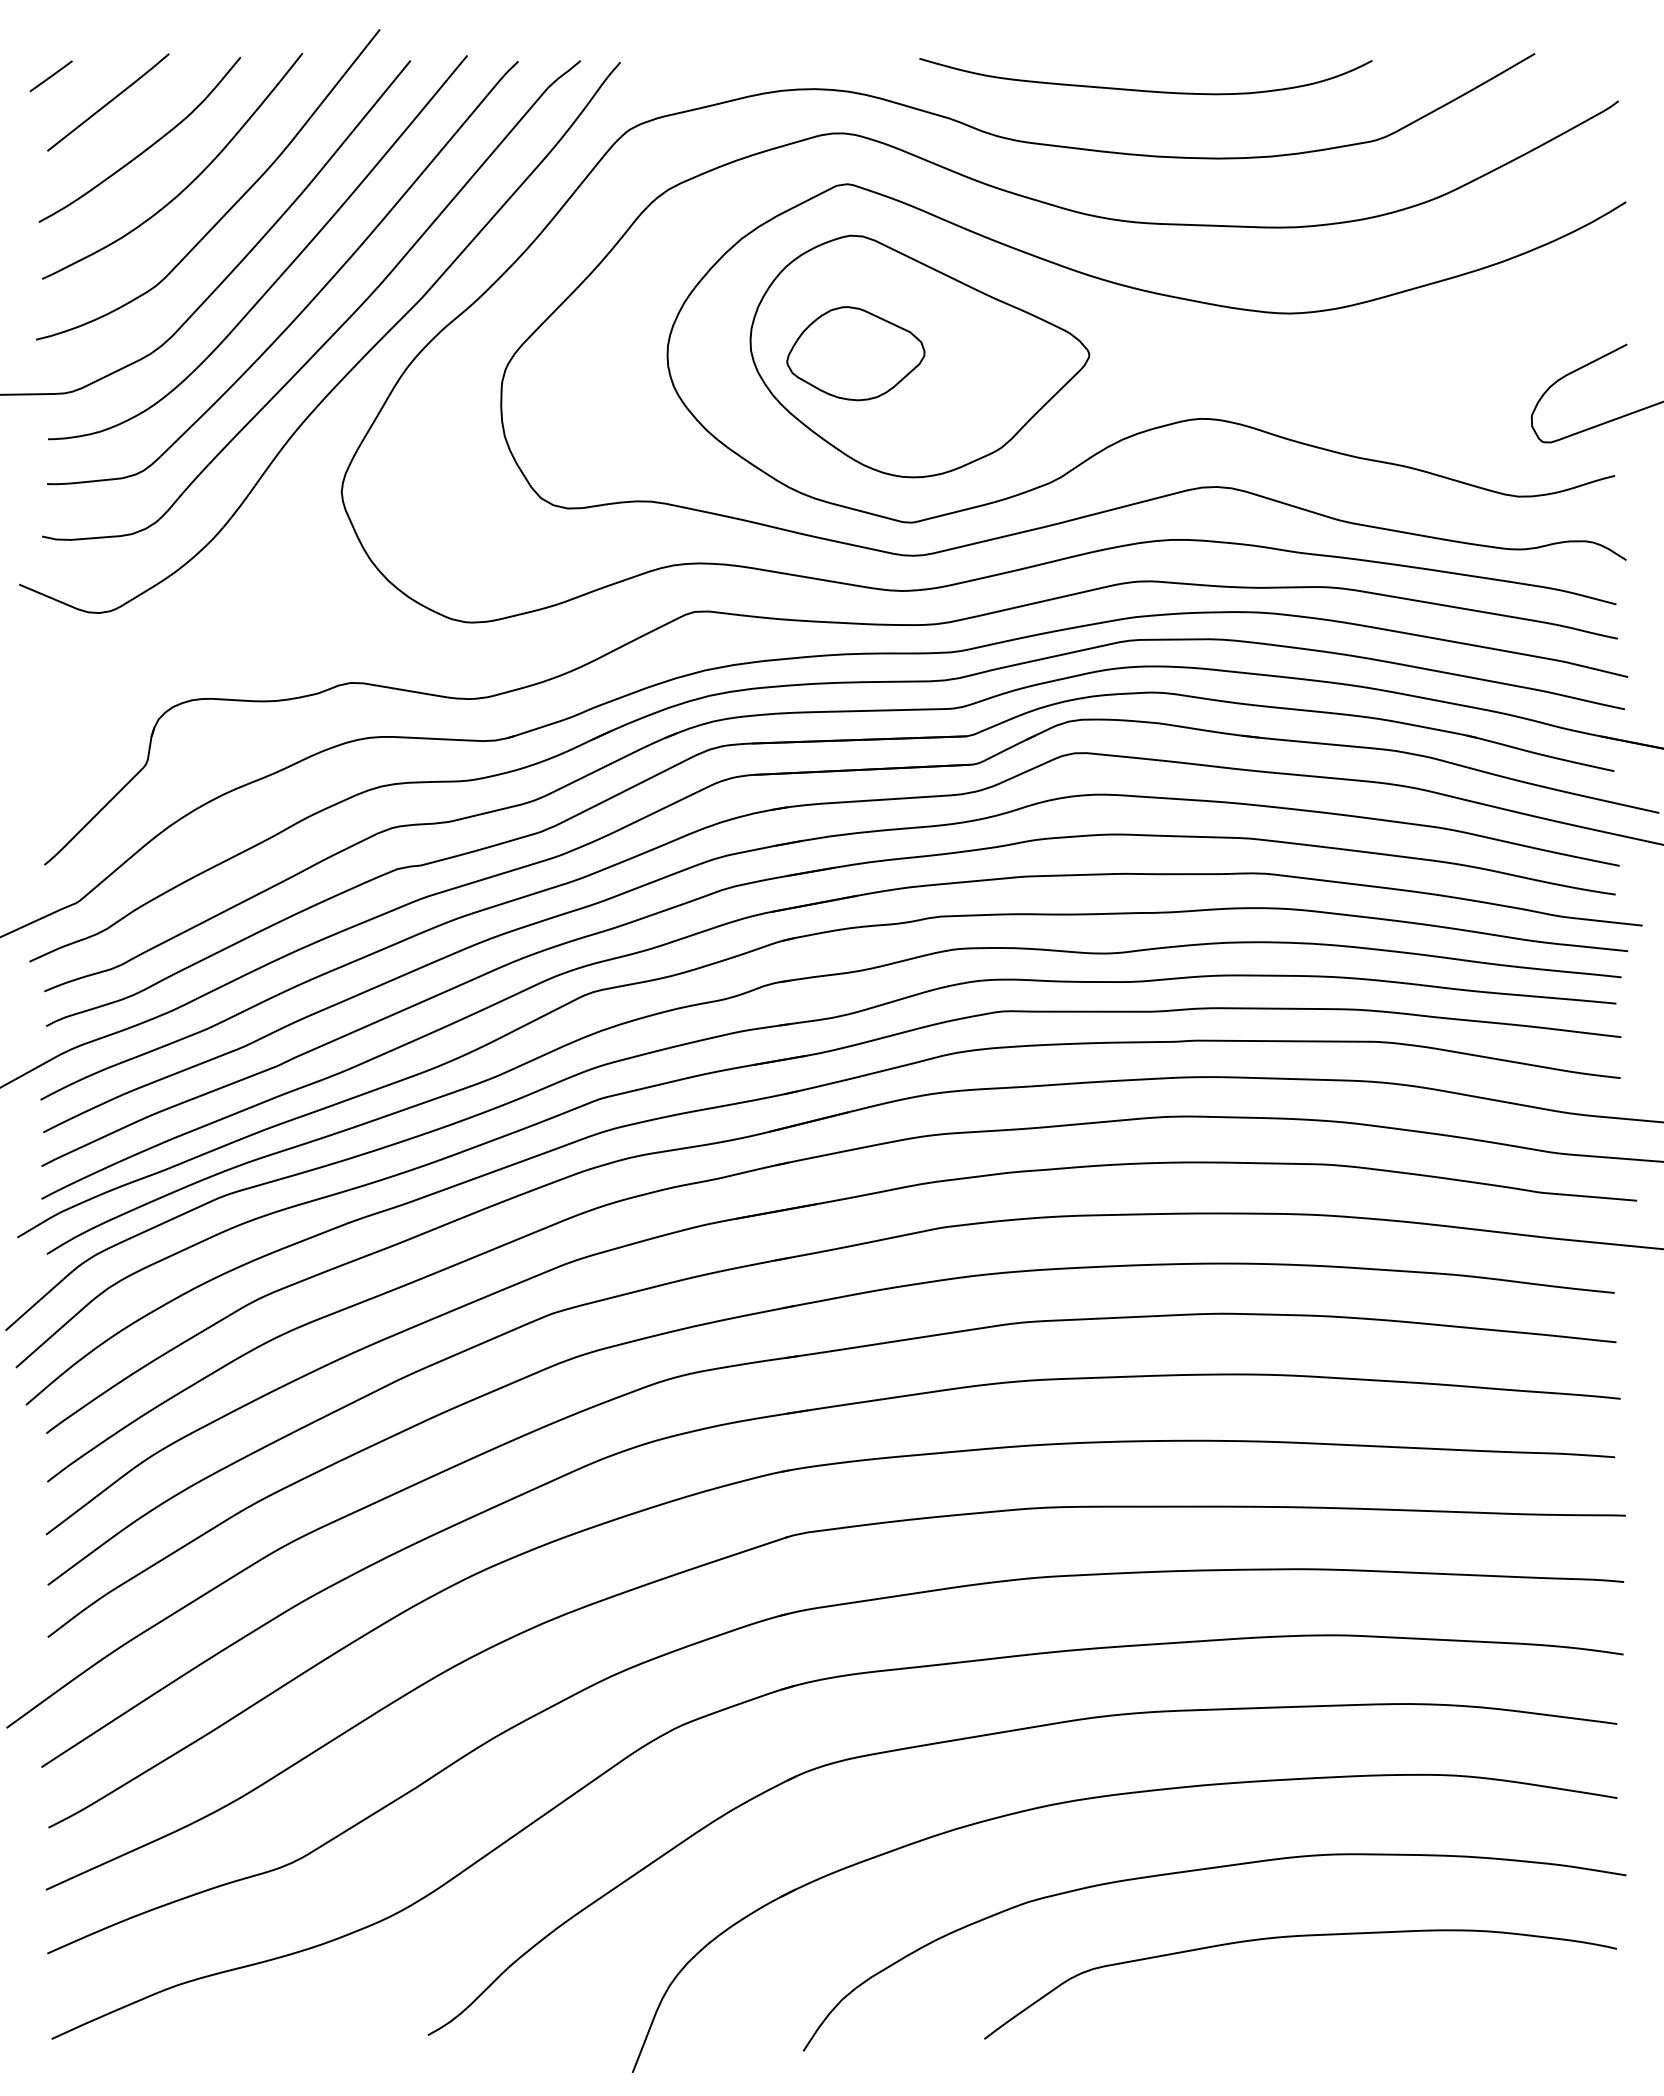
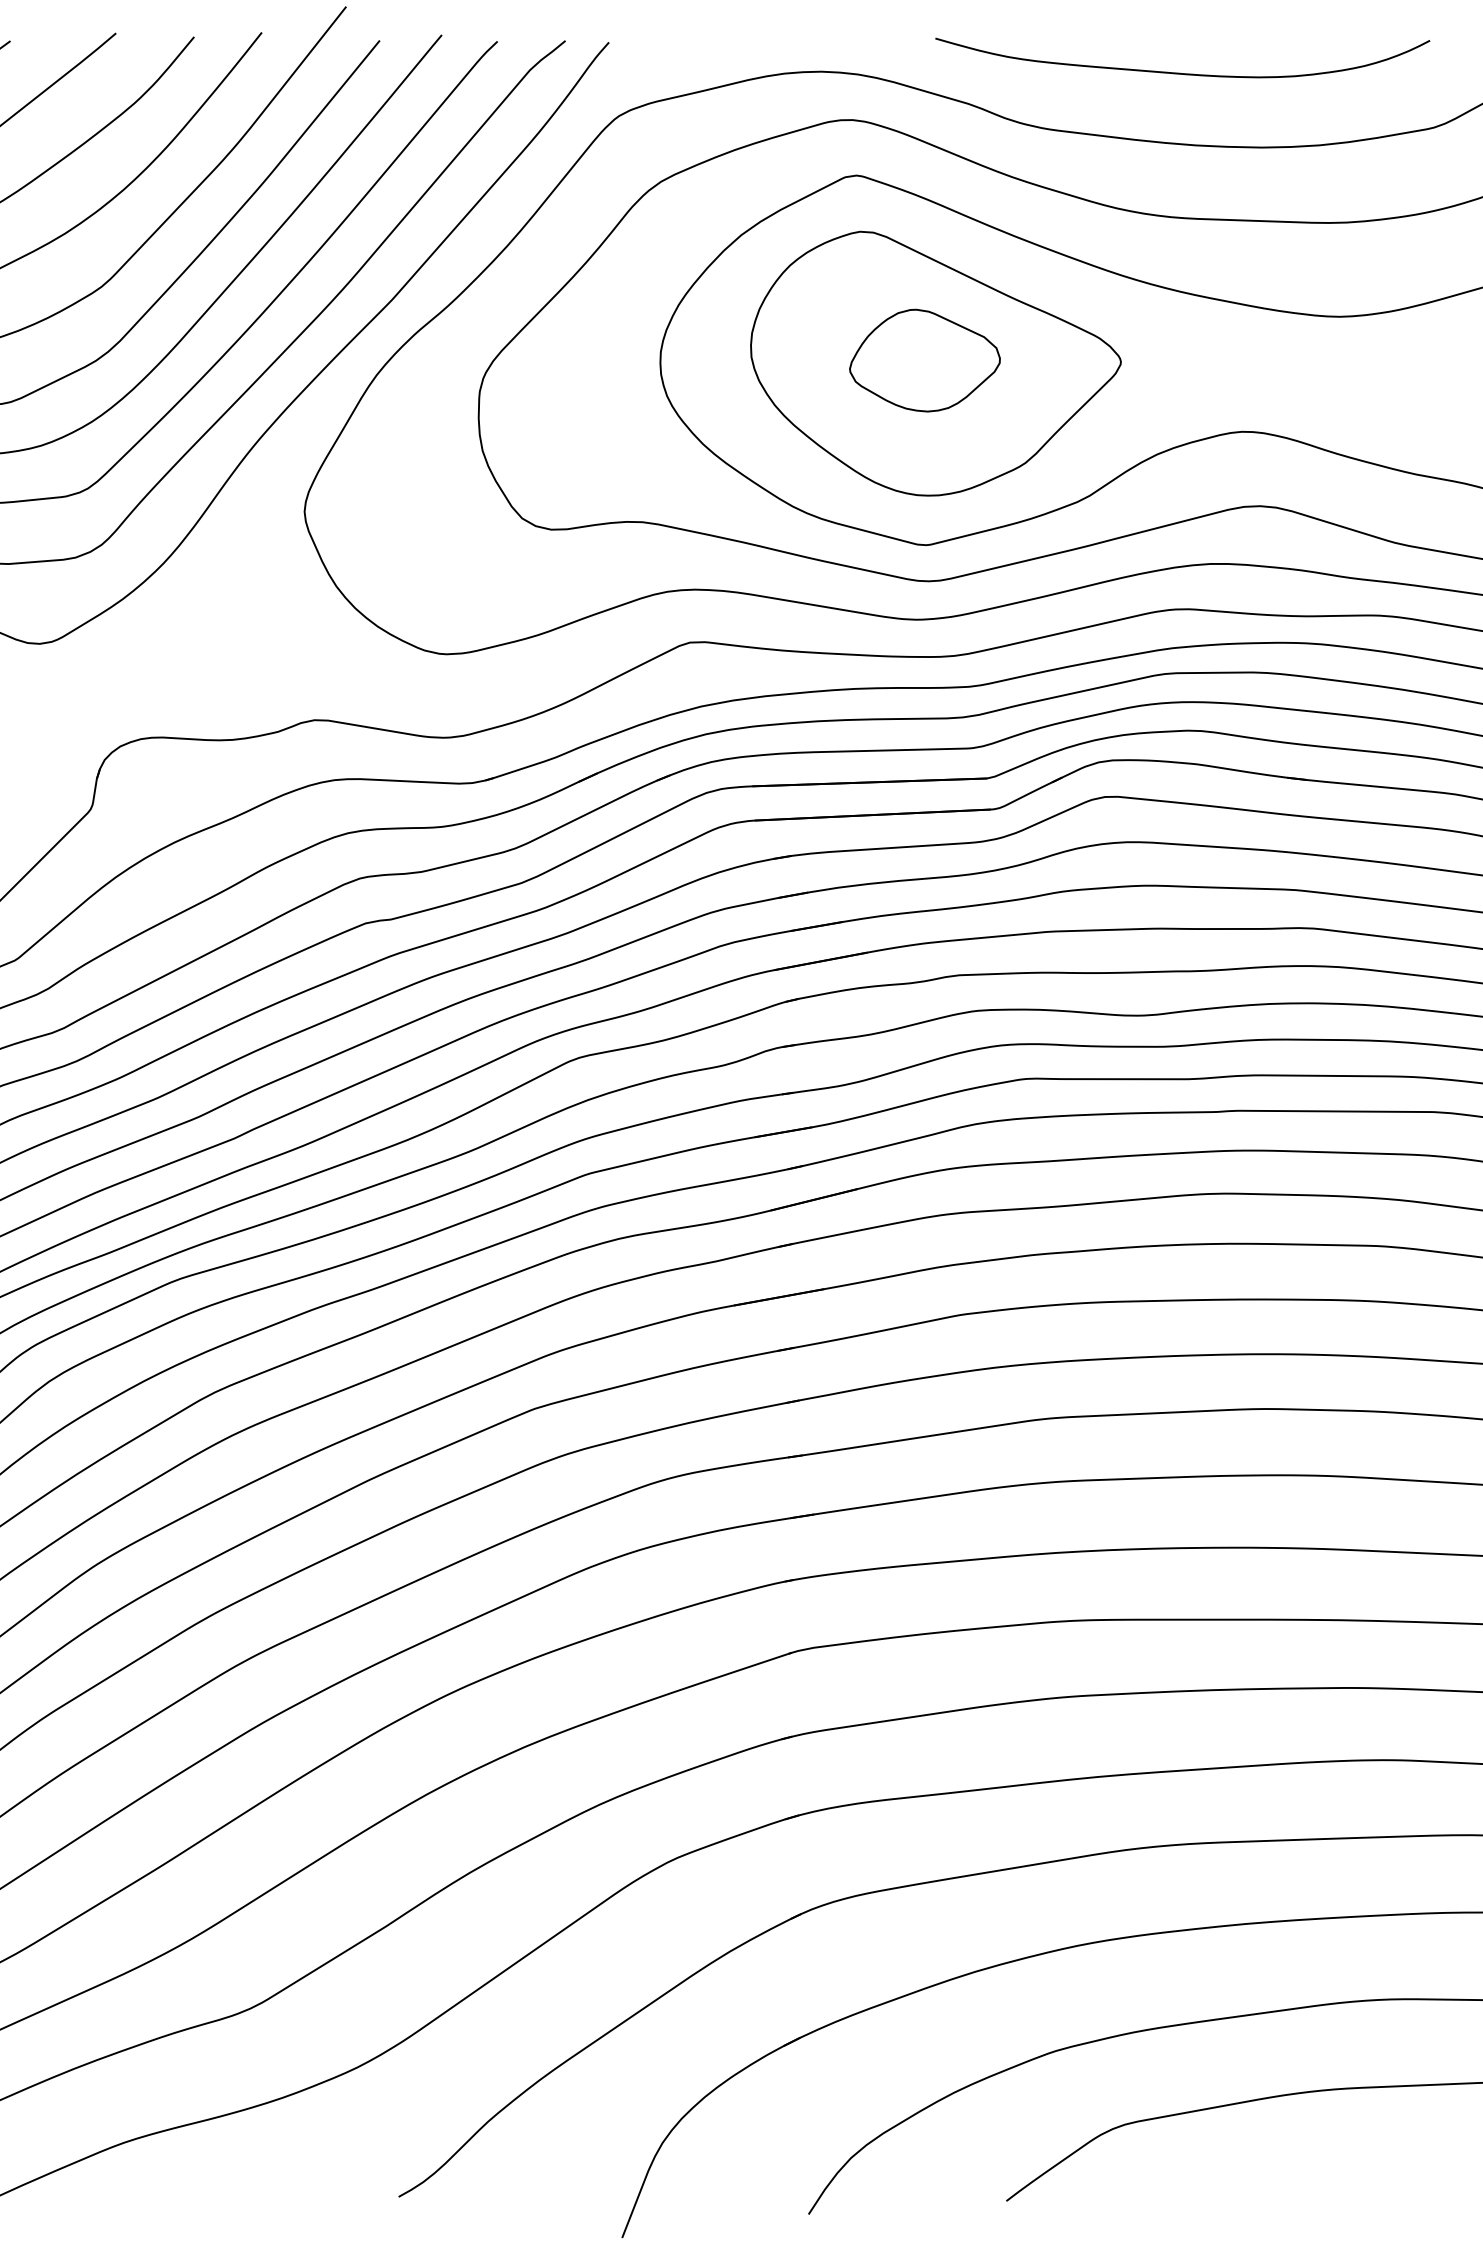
part: (855, 353) -> (924, 360), moved

